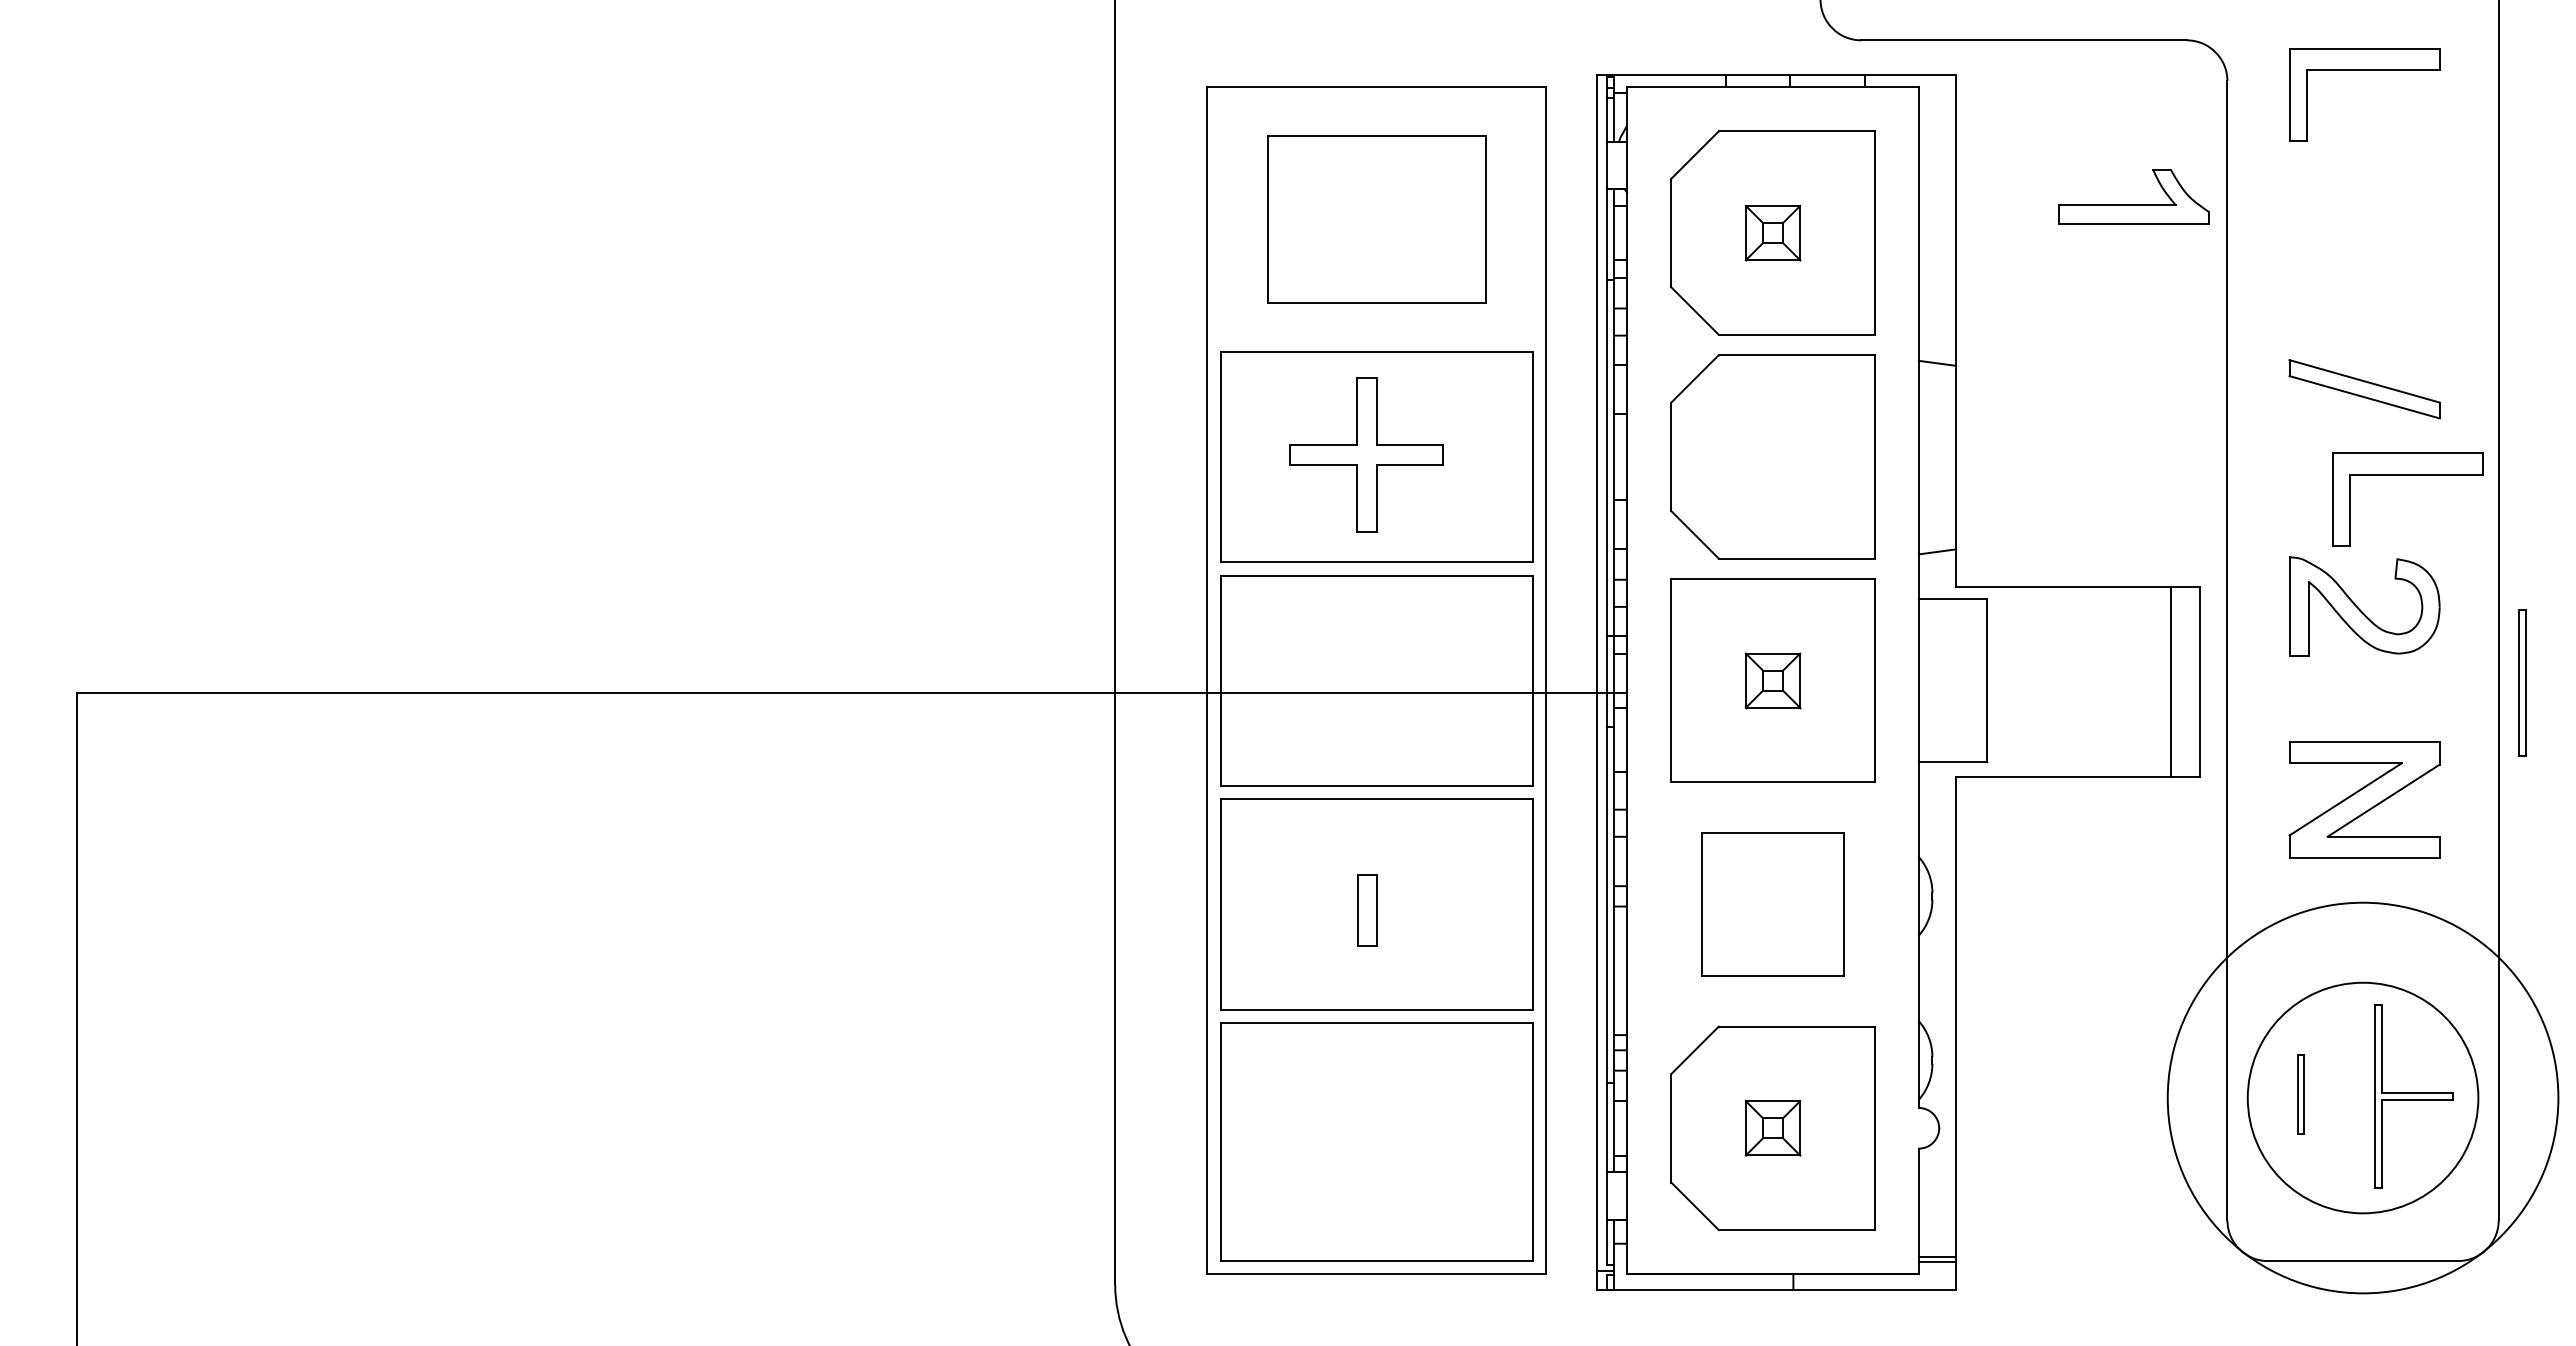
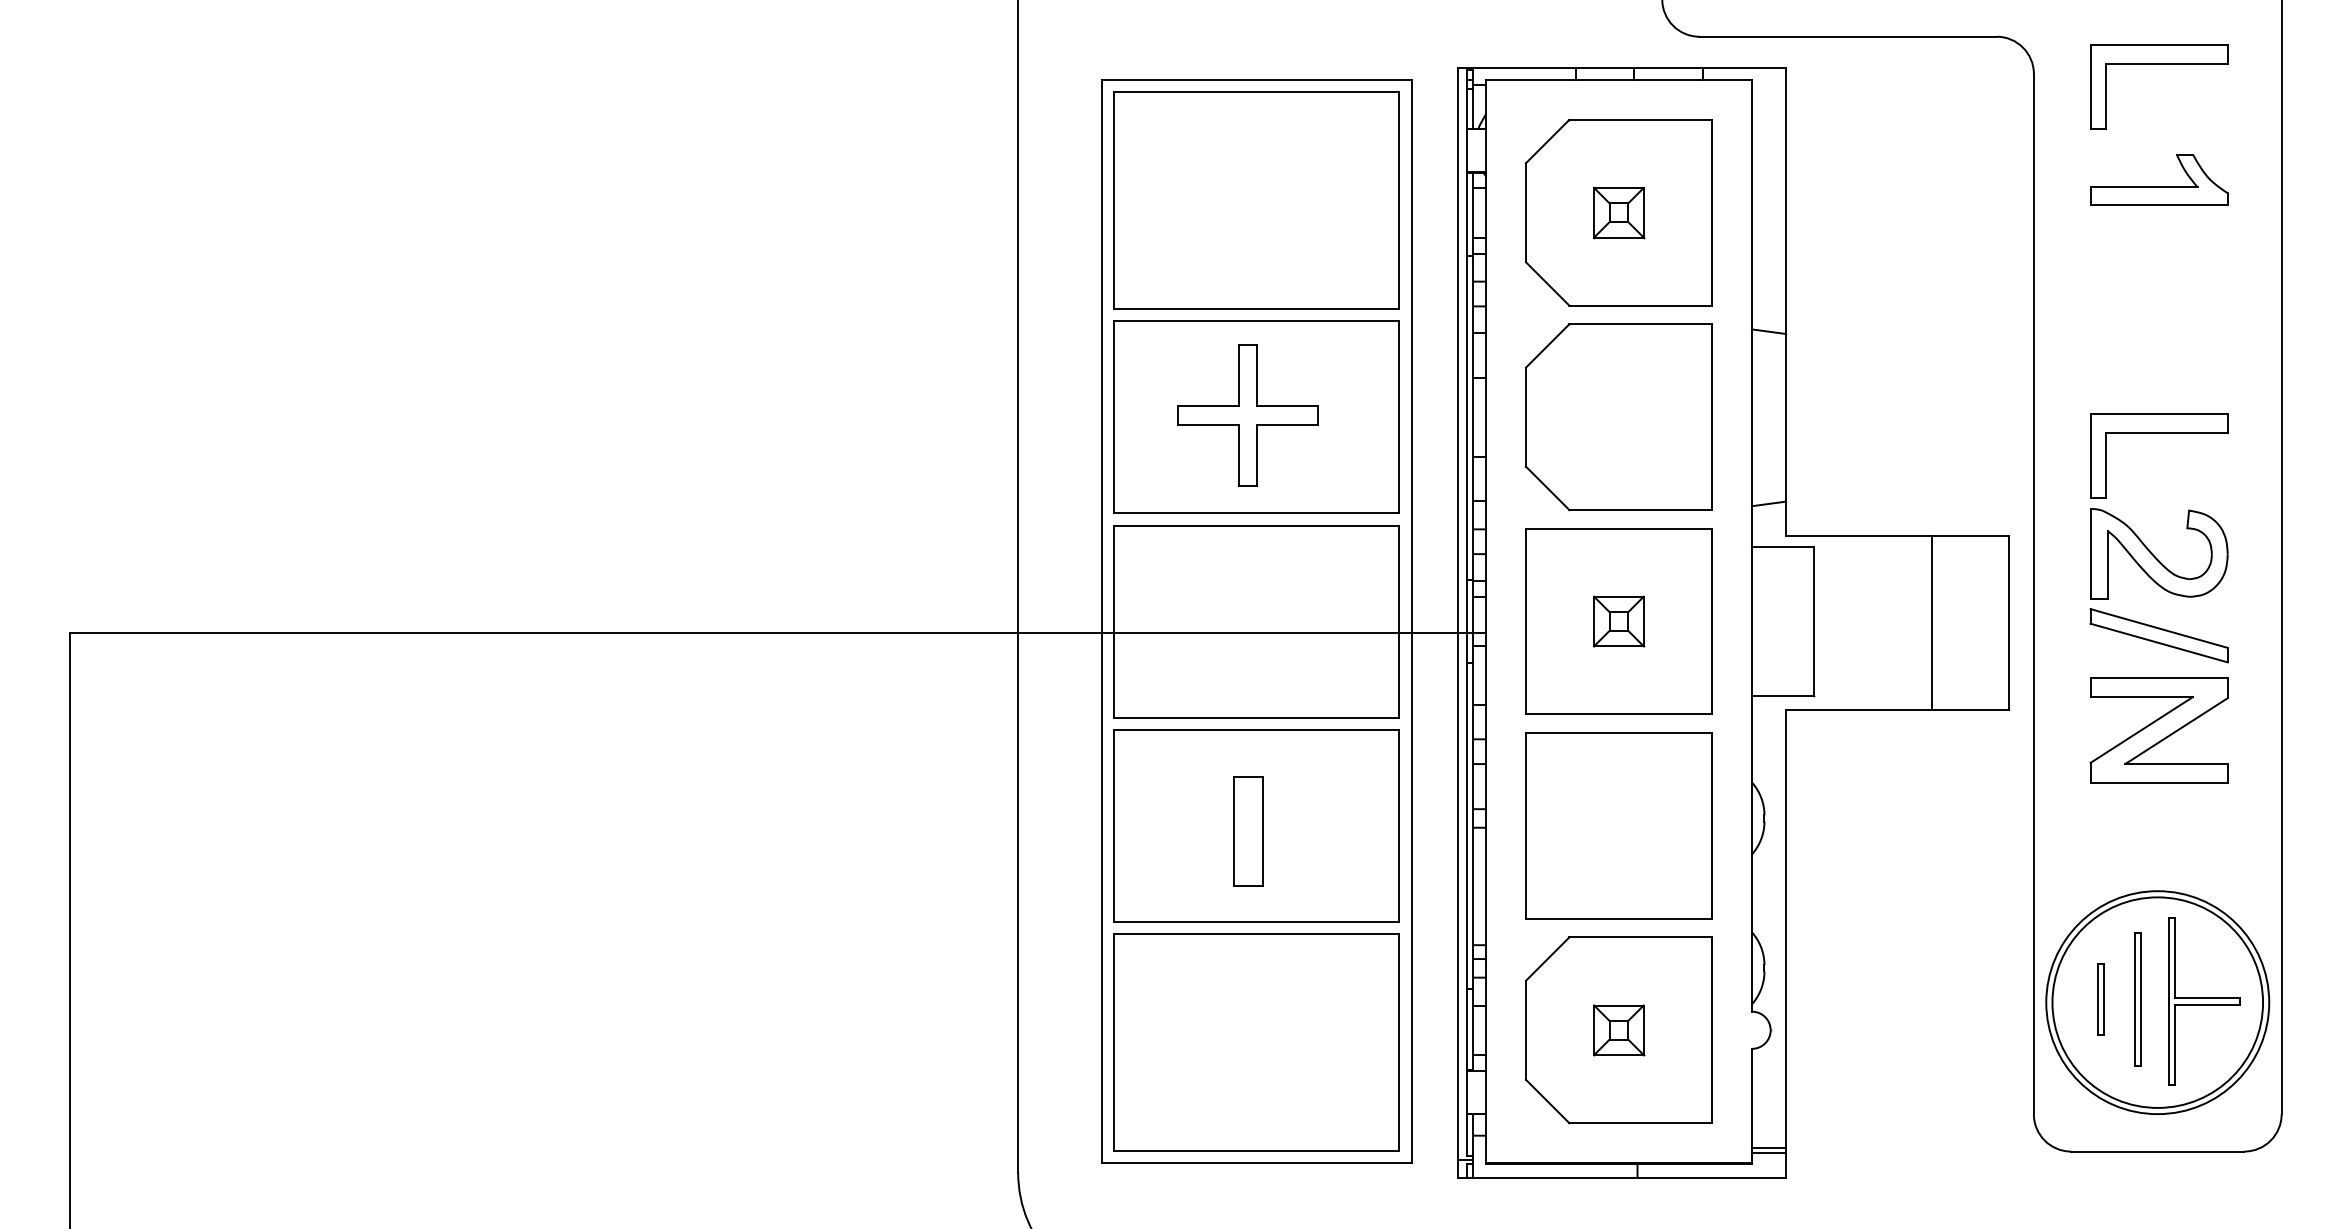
part: (2133, 204) -> (2159, 186), moved
part: (1376, 219) -> (1256, 200), size x1.43
part: (2364, 389) -> (2159, 635), moved
part: (2407, 475) -> (2159, 434), moved
line: (2170, 682) -> (1931, 623), moved
part: (2522, 682) -> (2138, 999), moved
part: (1772, 904) -> (1618, 825), size x1.43
part: (1366, 910) -> (1247, 831), size x1.67
circle: (2363, 1097) -> (2158, 1002), size x0.62

